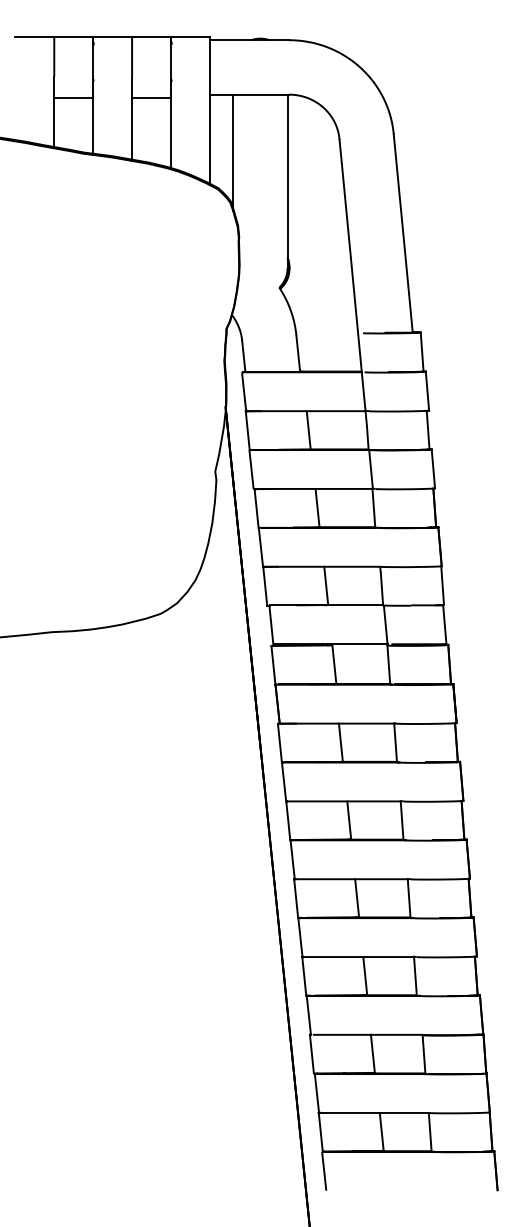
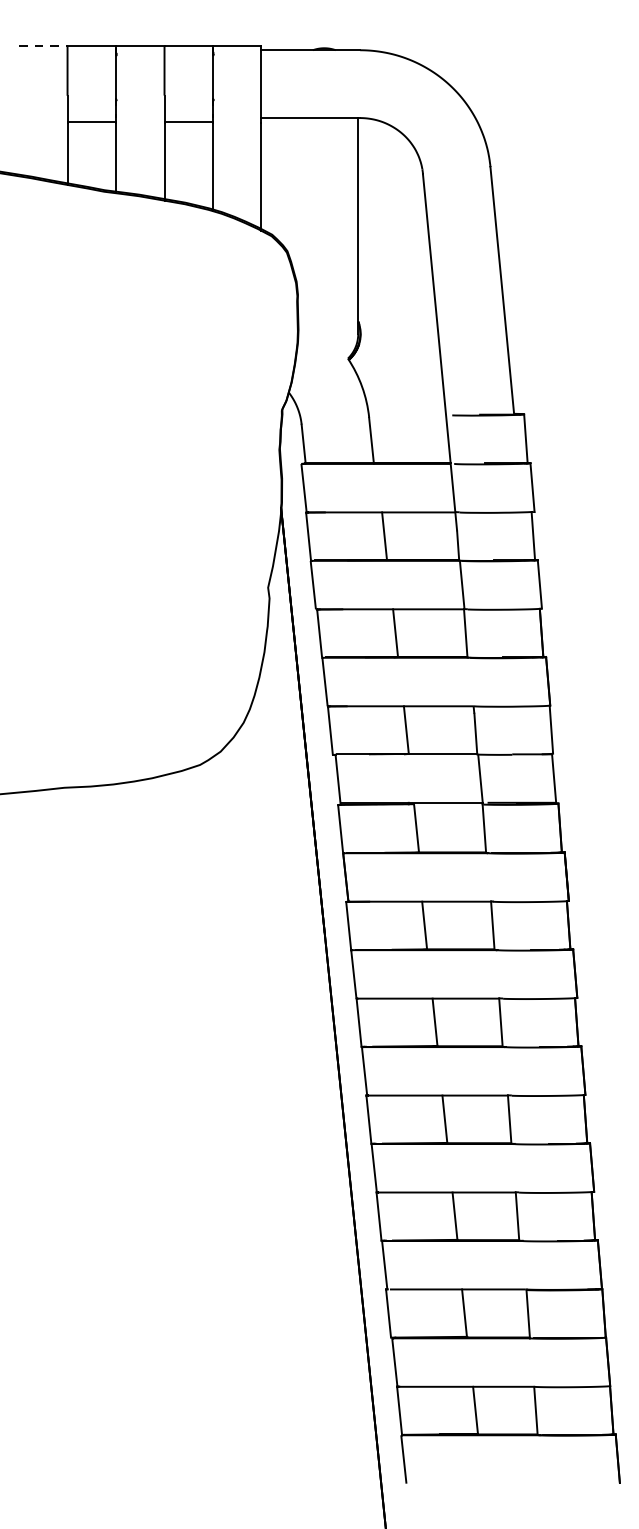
line: (35, 37) -> (44, 46), solid -> dashed
line: (233, 152) -> (290, 190), removed

